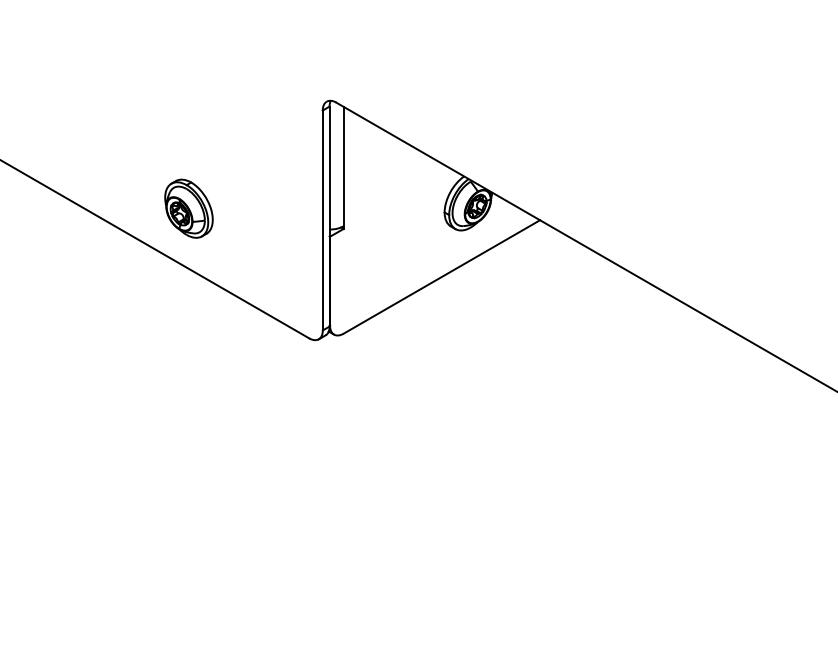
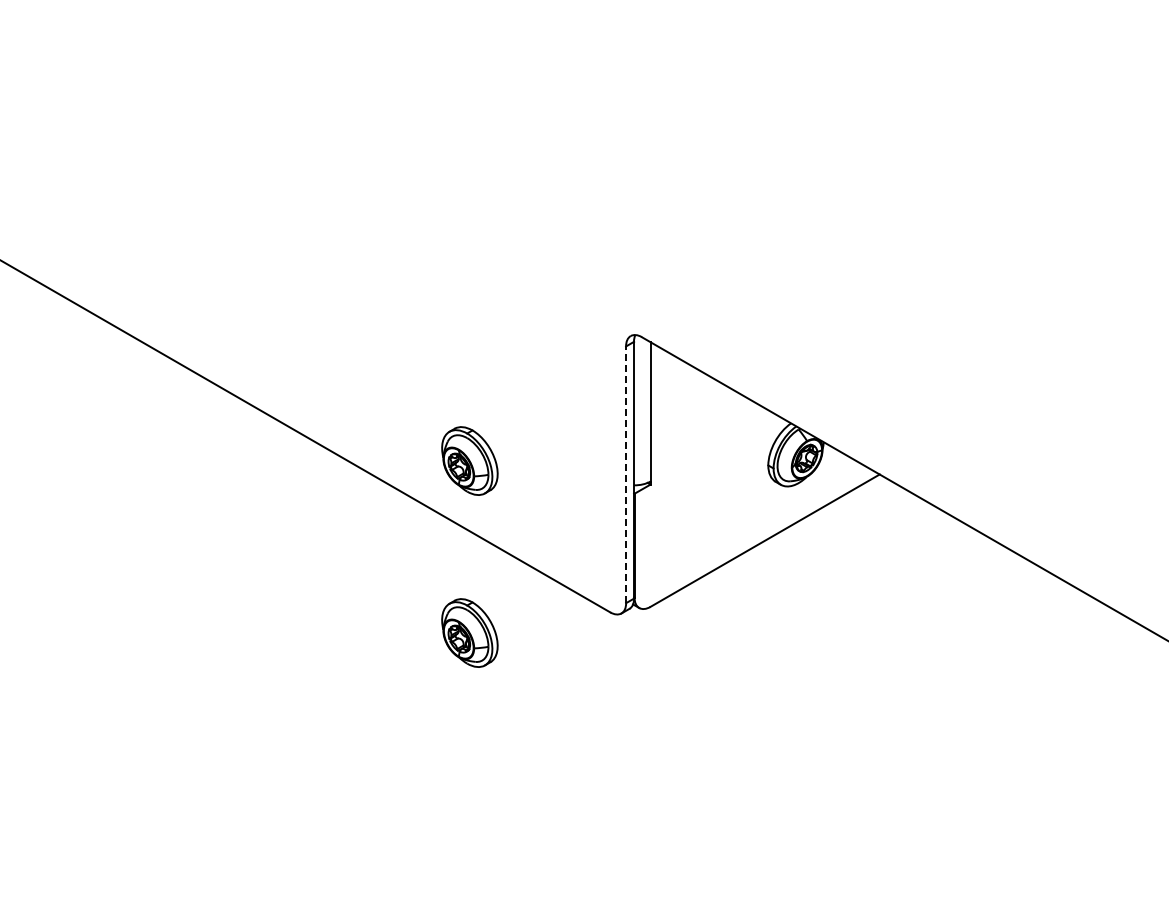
line: (323, 220) -> (626, 474), solid -> dashed
part: (188, 355) -> (469, 632), added

